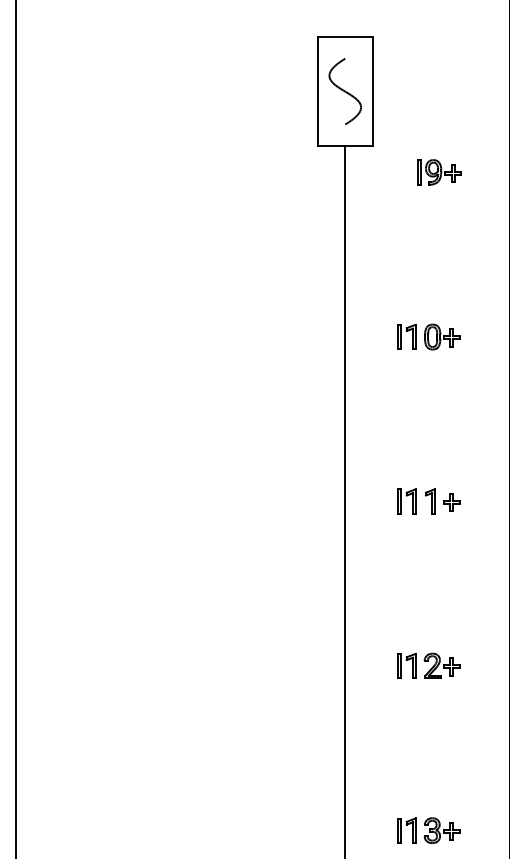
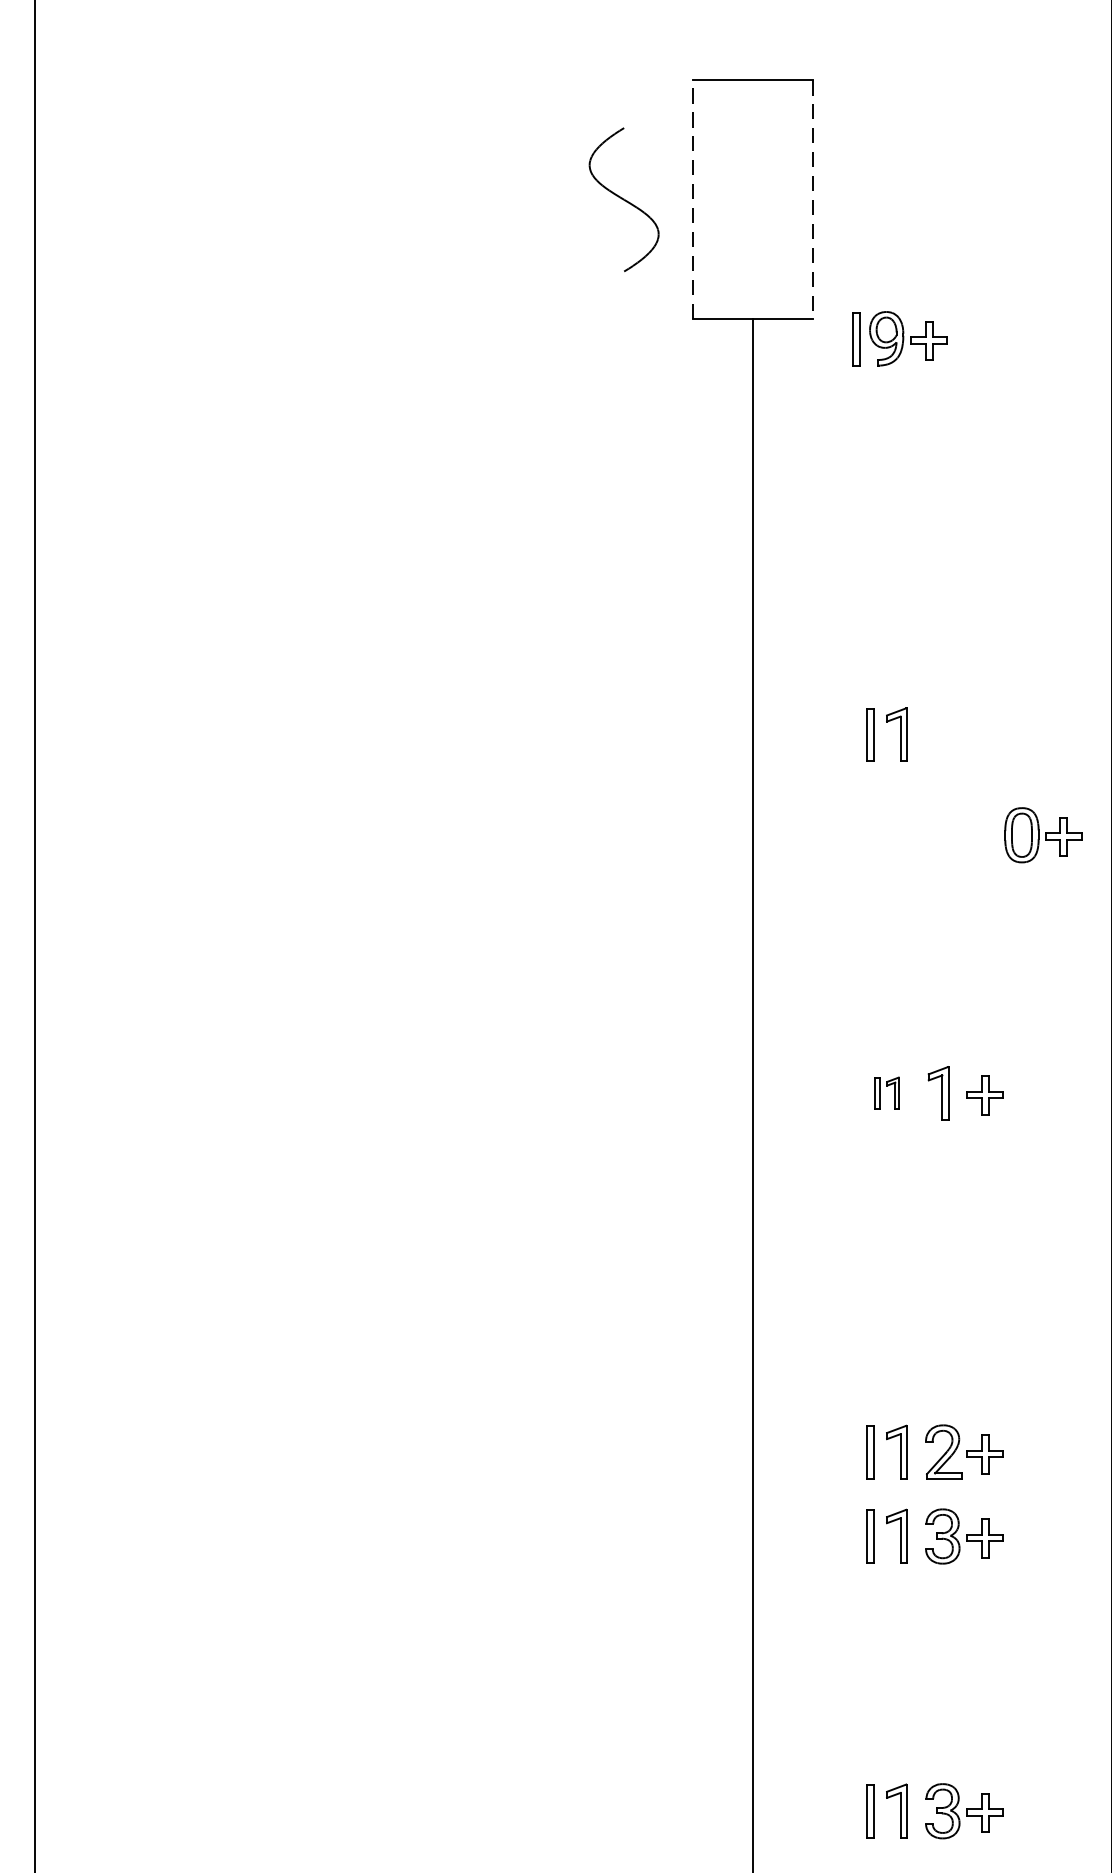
line: (317, 91) -> (692, 199), solid -> dashed
part: (344, 91) -> (622, 199), moved
line: (372, 91) -> (812, 199), solid -> dashed
part: (439, 172) -> (899, 339), moved
part: (442, 336) -> (1043, 834), moved
part: (406, 501) -> (886, 1093), size x0.6
part: (428, 704) -> (934, 1536), added

